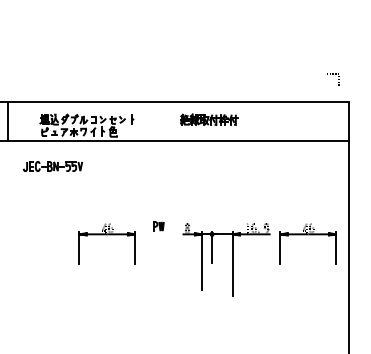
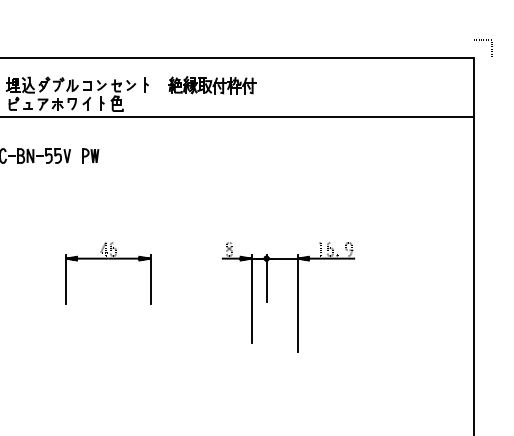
line: (333, 74) -> (483, 41), moved
part: (209, 119) -> (212, 84), moved
part: (158, 226) -> (90, 156), moved
part: (307, 235) -> (410, 260), removed

